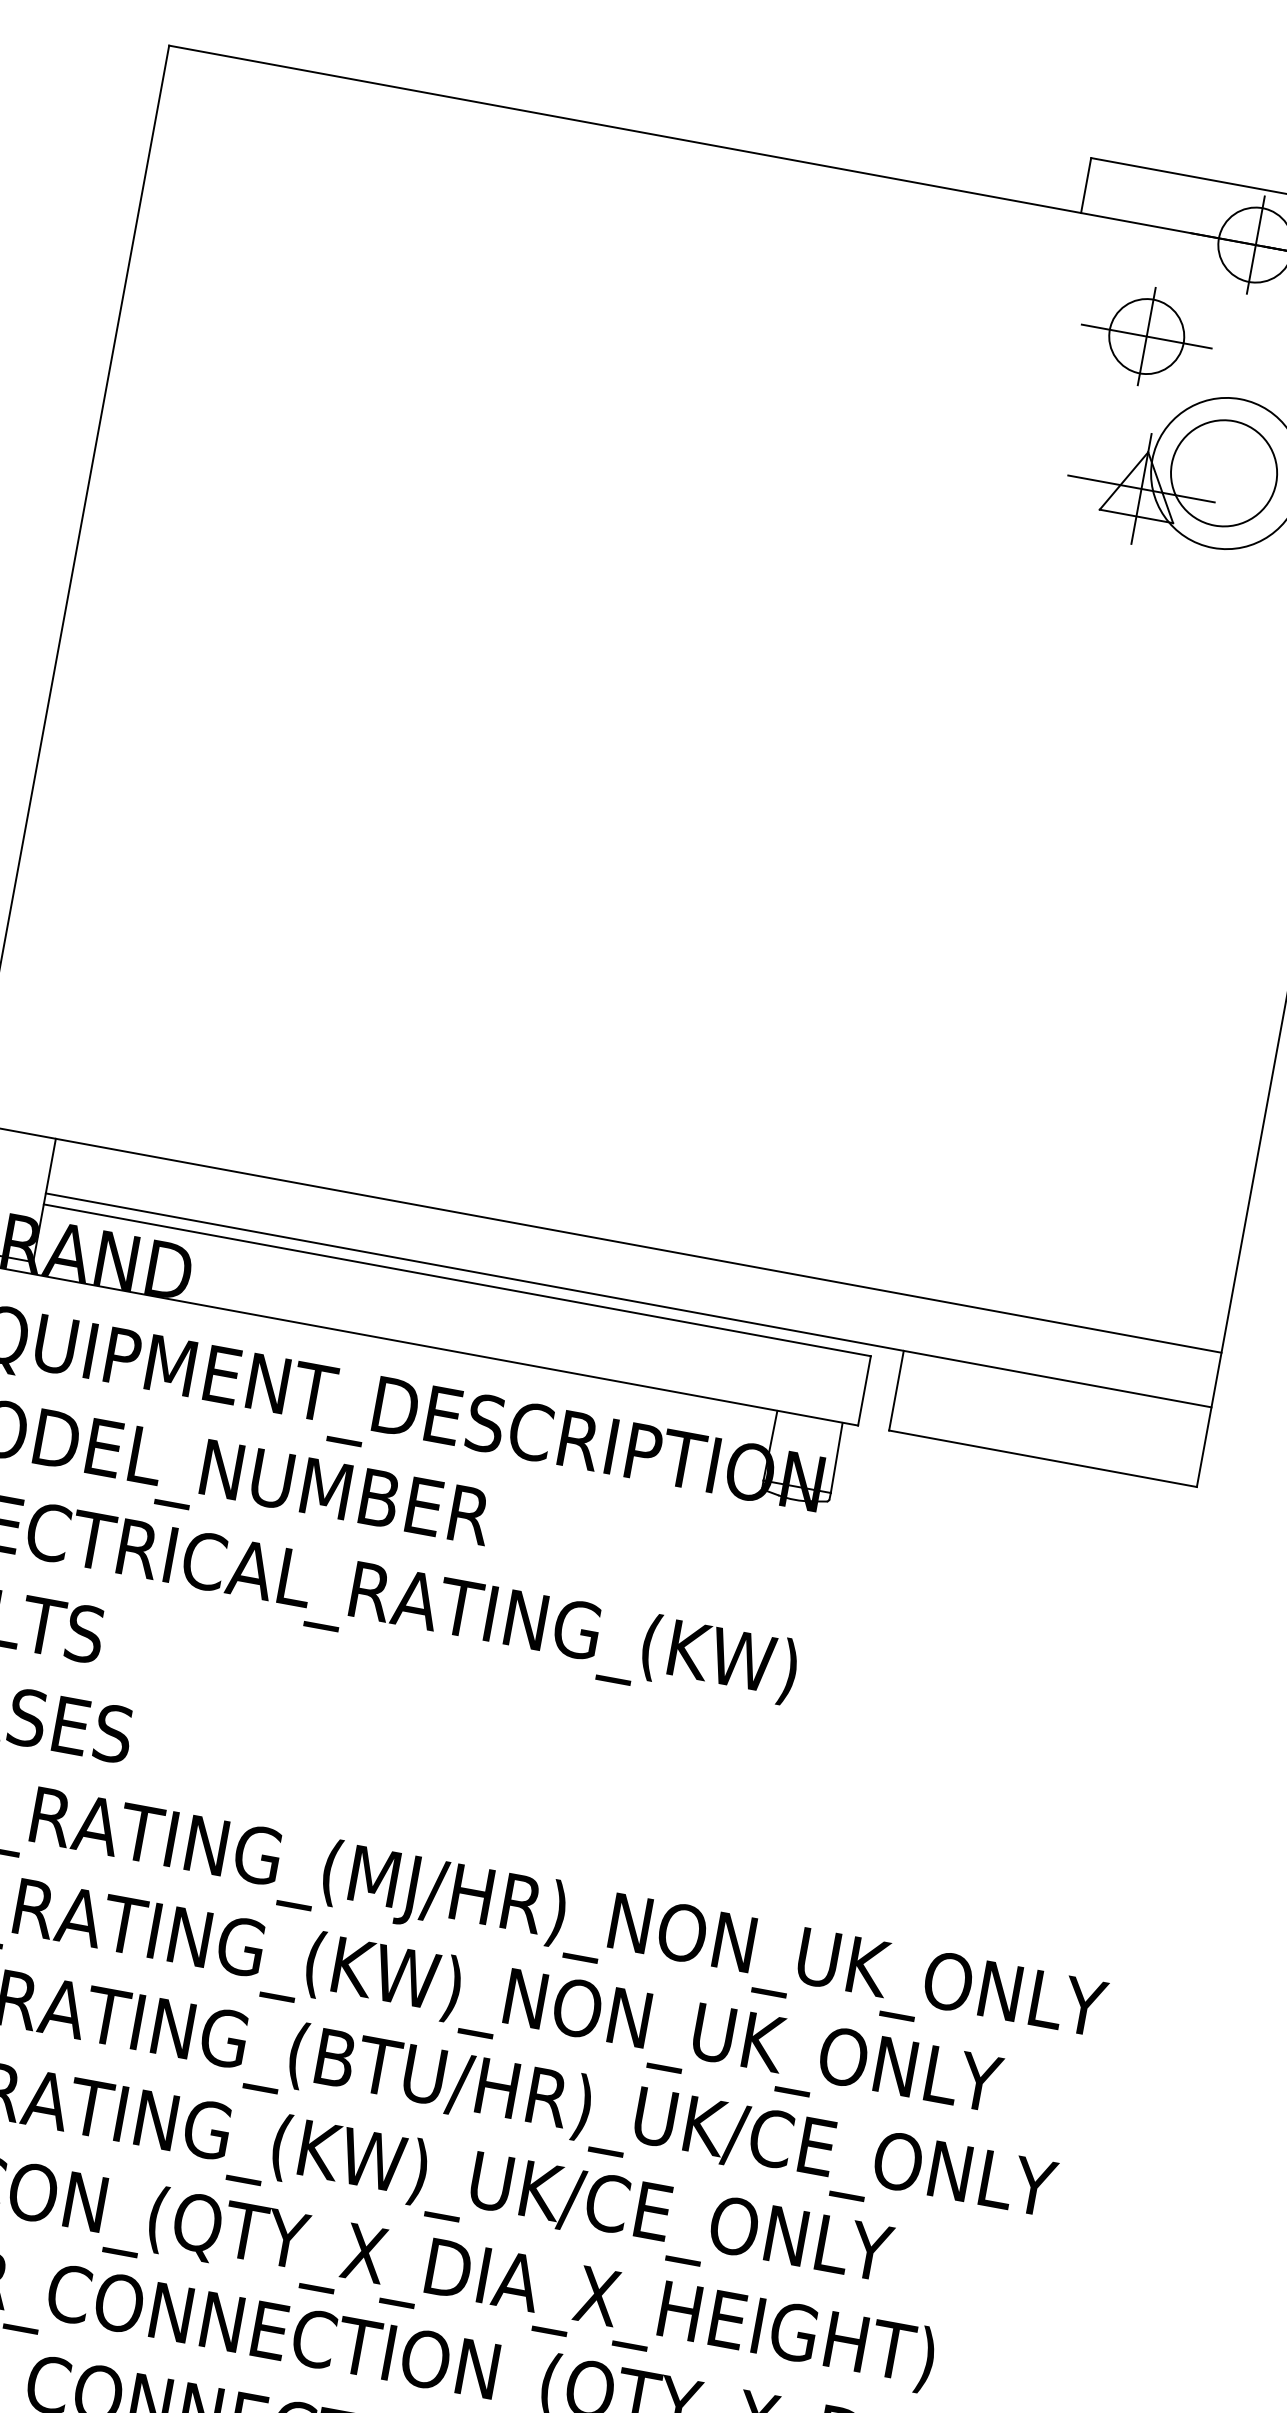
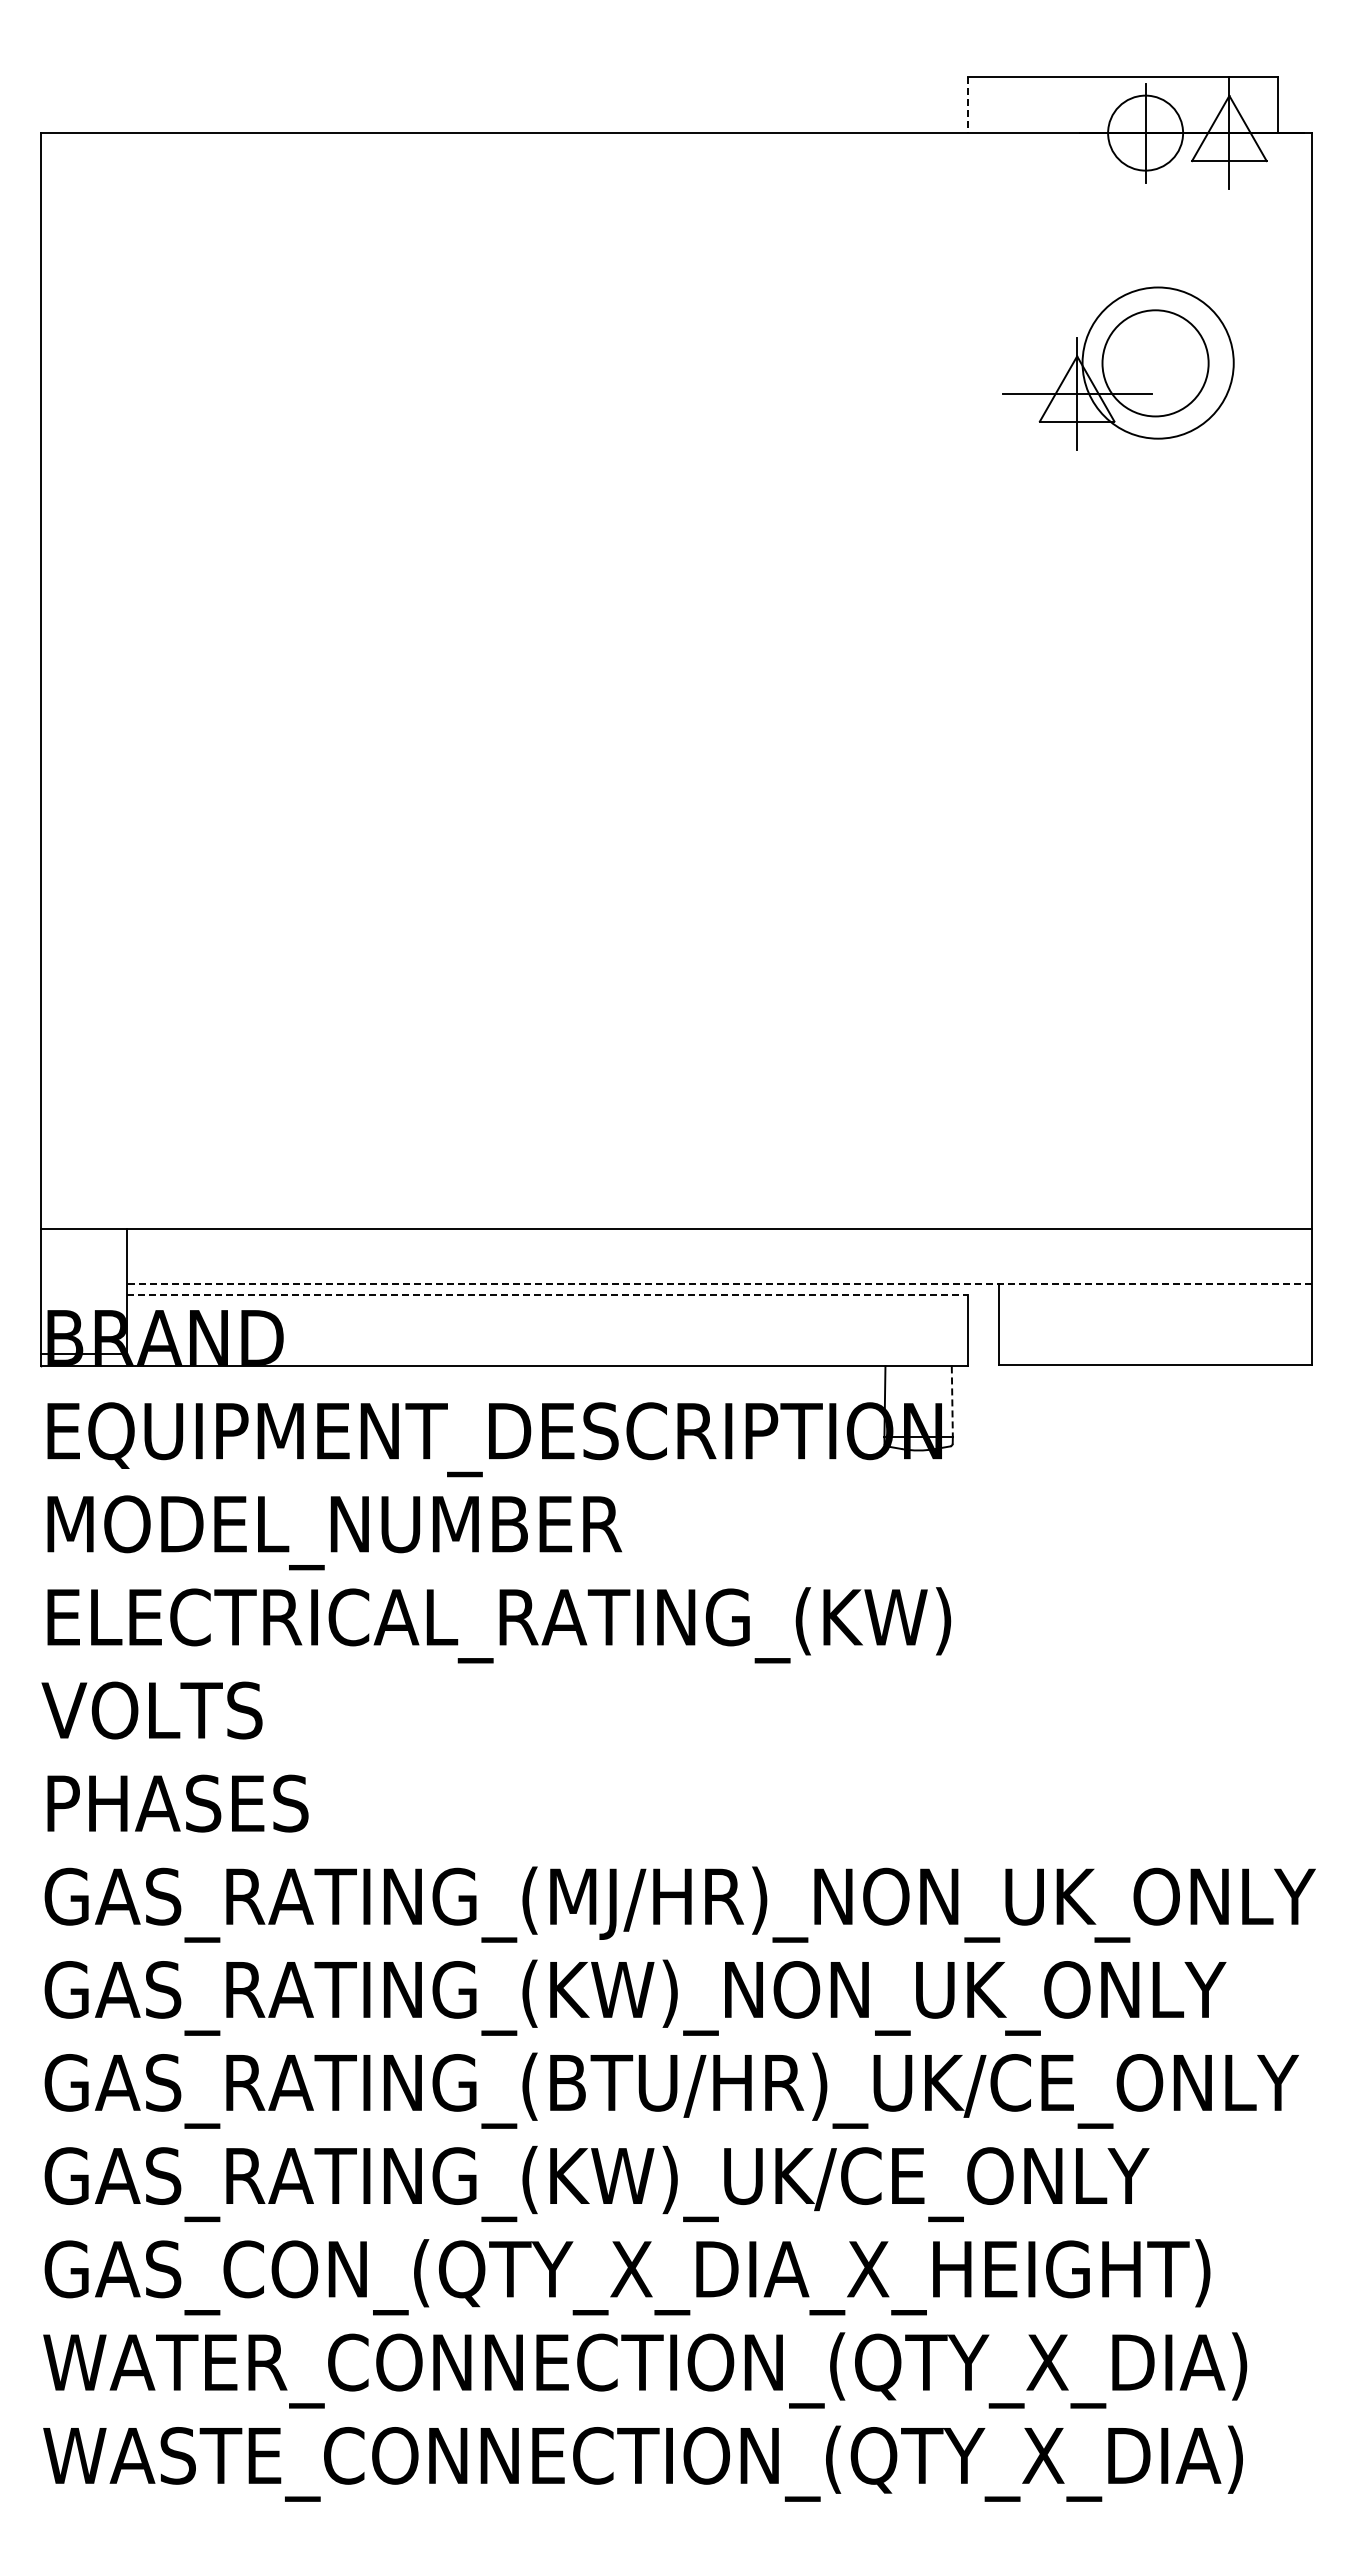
line: (1085, 185) -> (967, 105), solid -> dashed
part: (1146, 336) -> (1054, 242), removed
line: (457, 1280) -> (547, 1295), solid -> dashed
line: (628, 1300) -> (719, 1284), solid -> dashed
line: (836, 1458) -> (952, 1402), solid -> dashed

